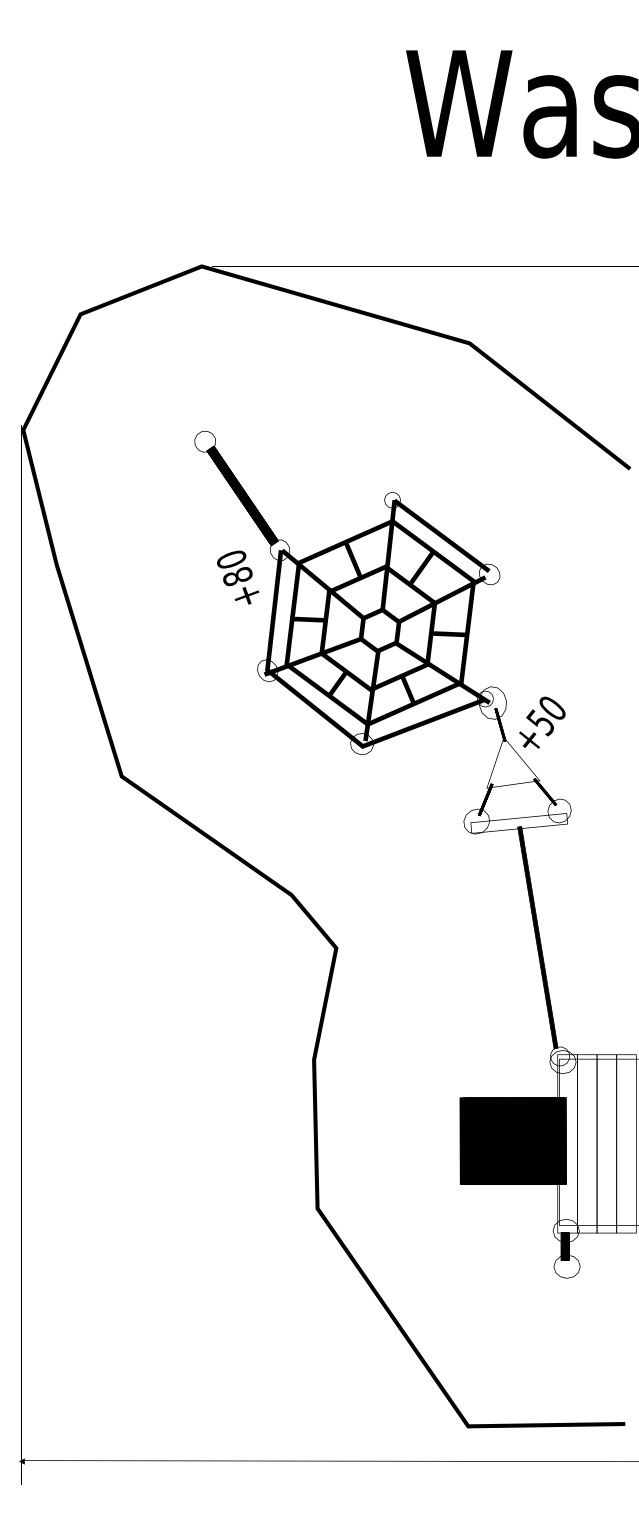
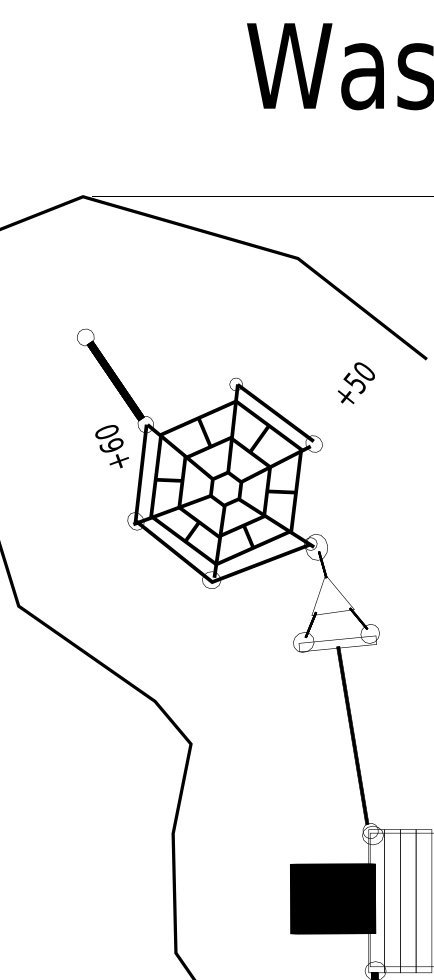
text: (237, 576) -> (111, 445), +80 -> +60
text: (542, 722) -> (356, 383), moved

